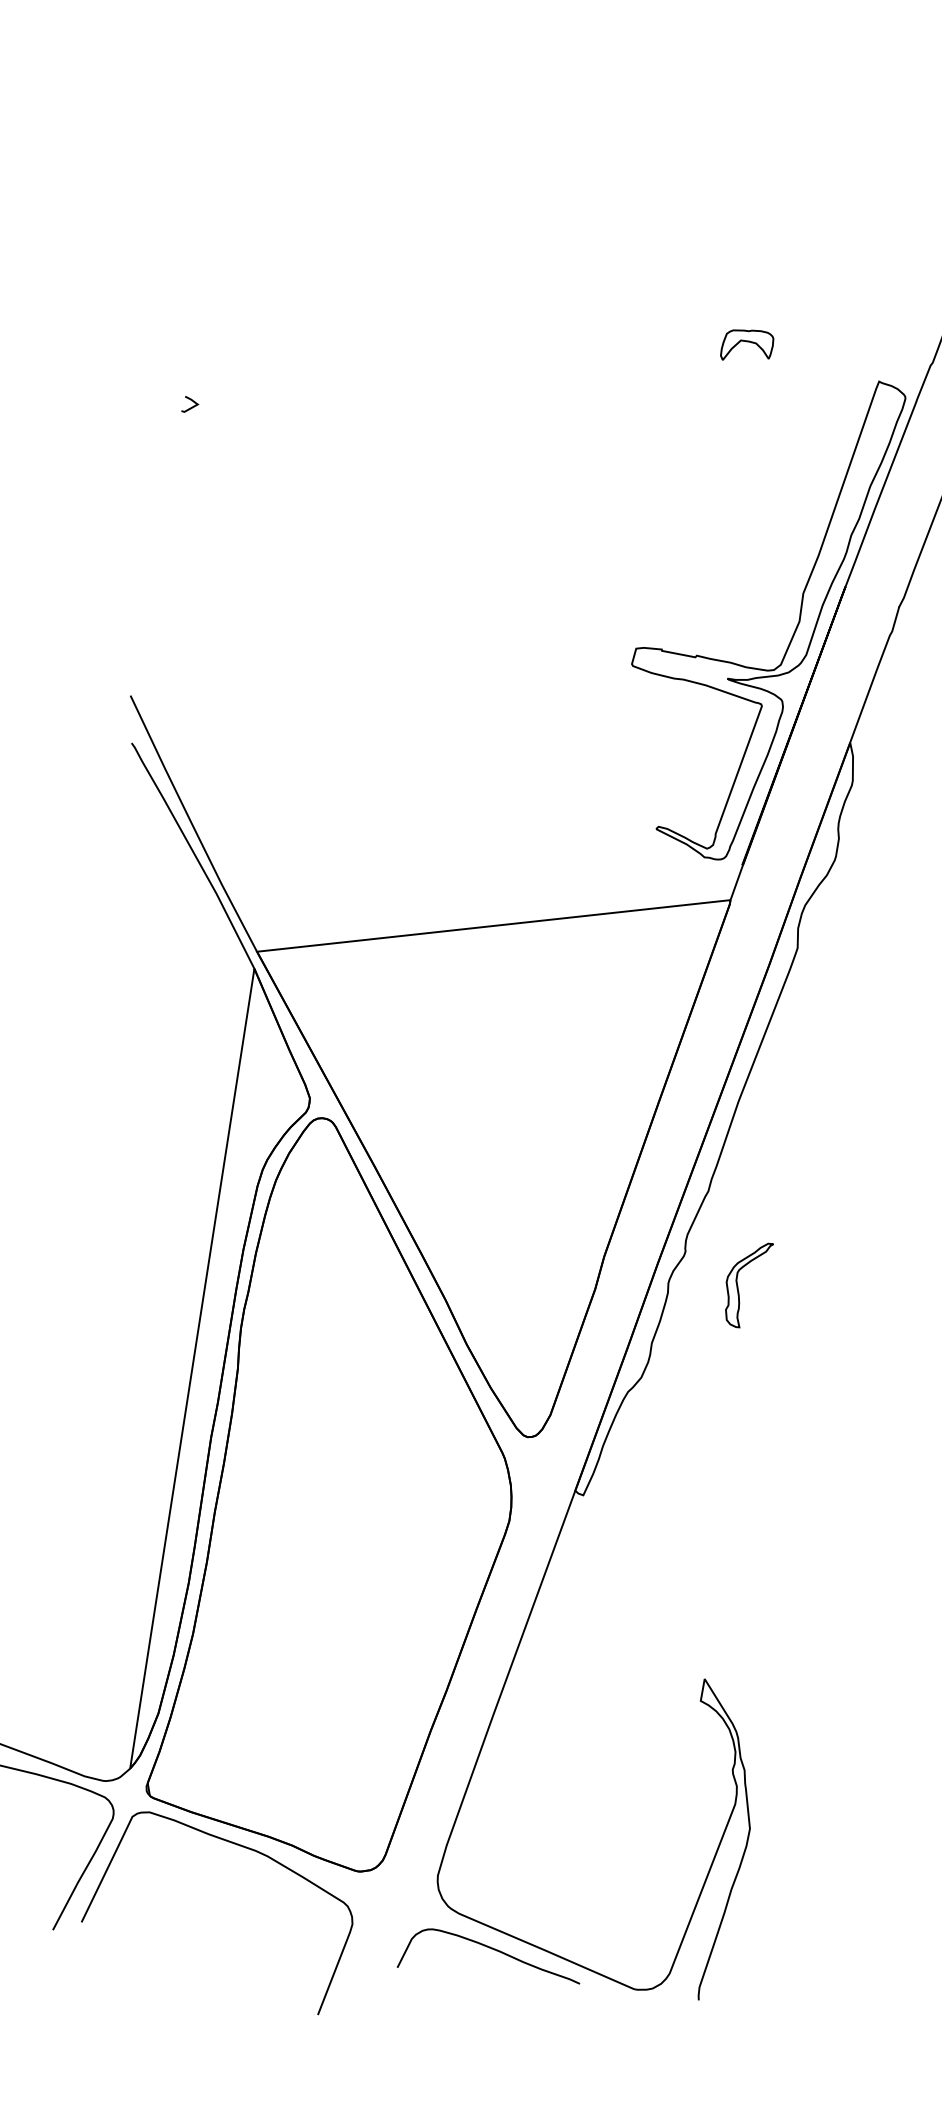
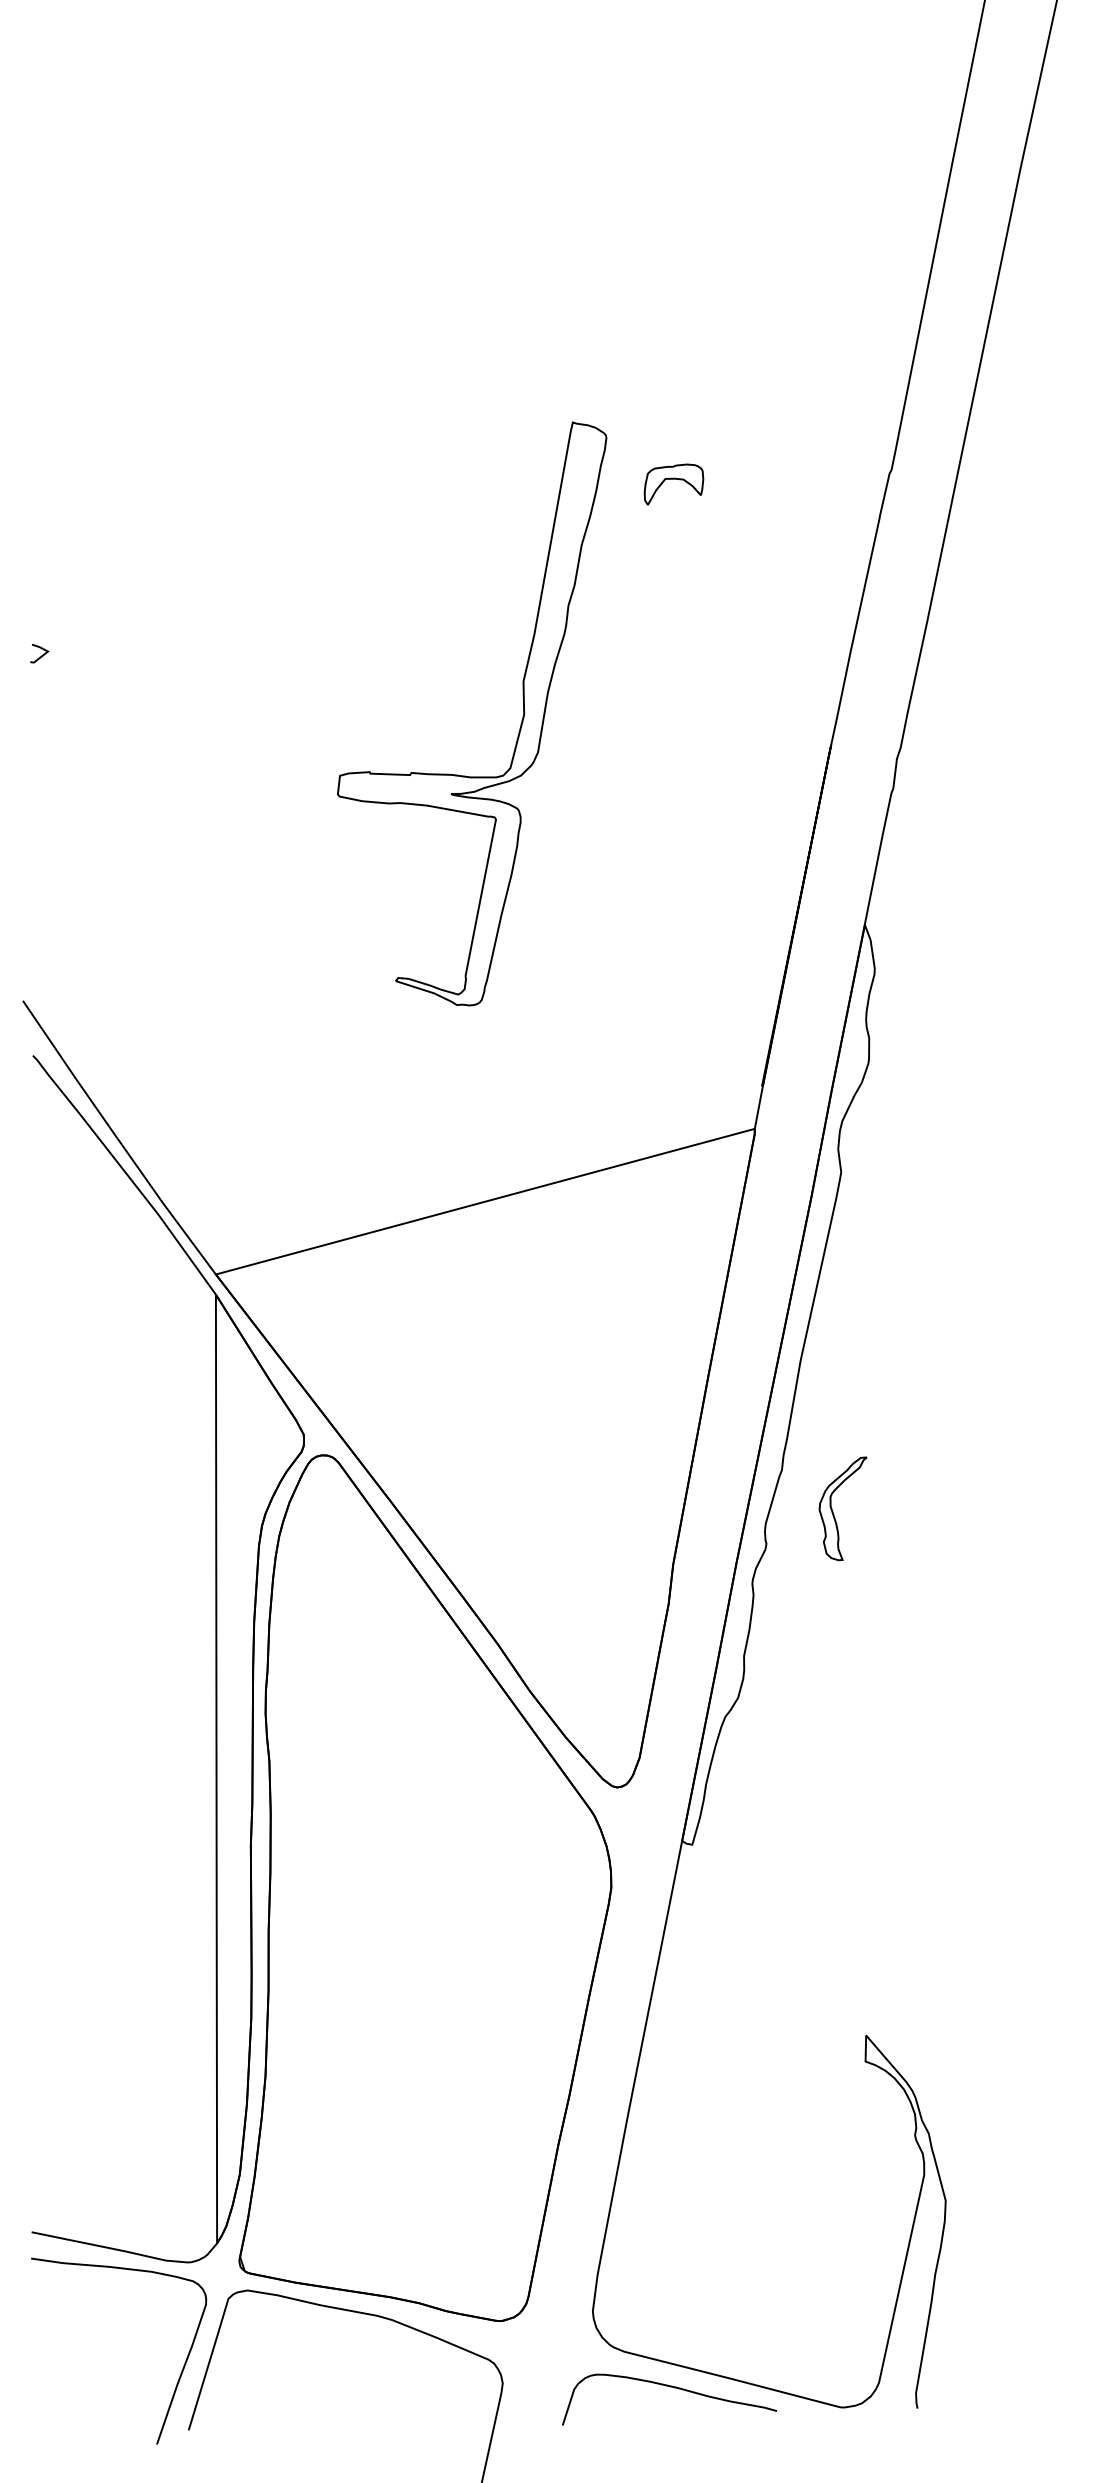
part: (795, 629) -> (520, 724), moved
part: (738, 1285) -> (833, 1511), moved

